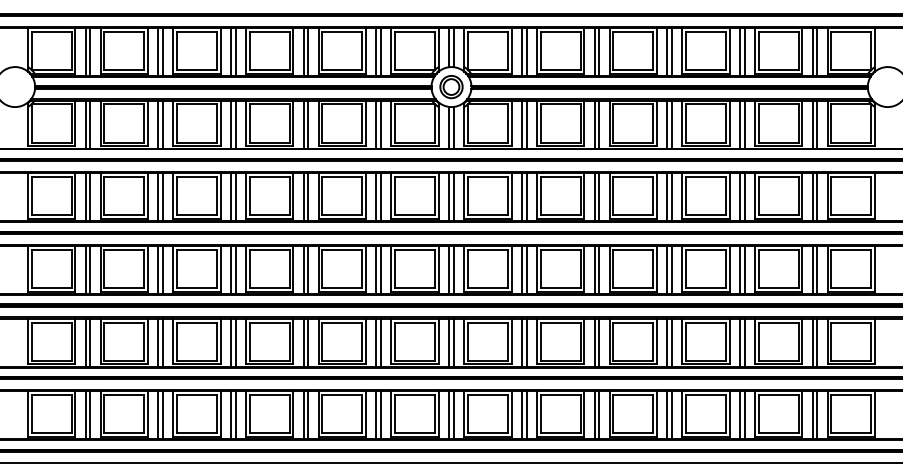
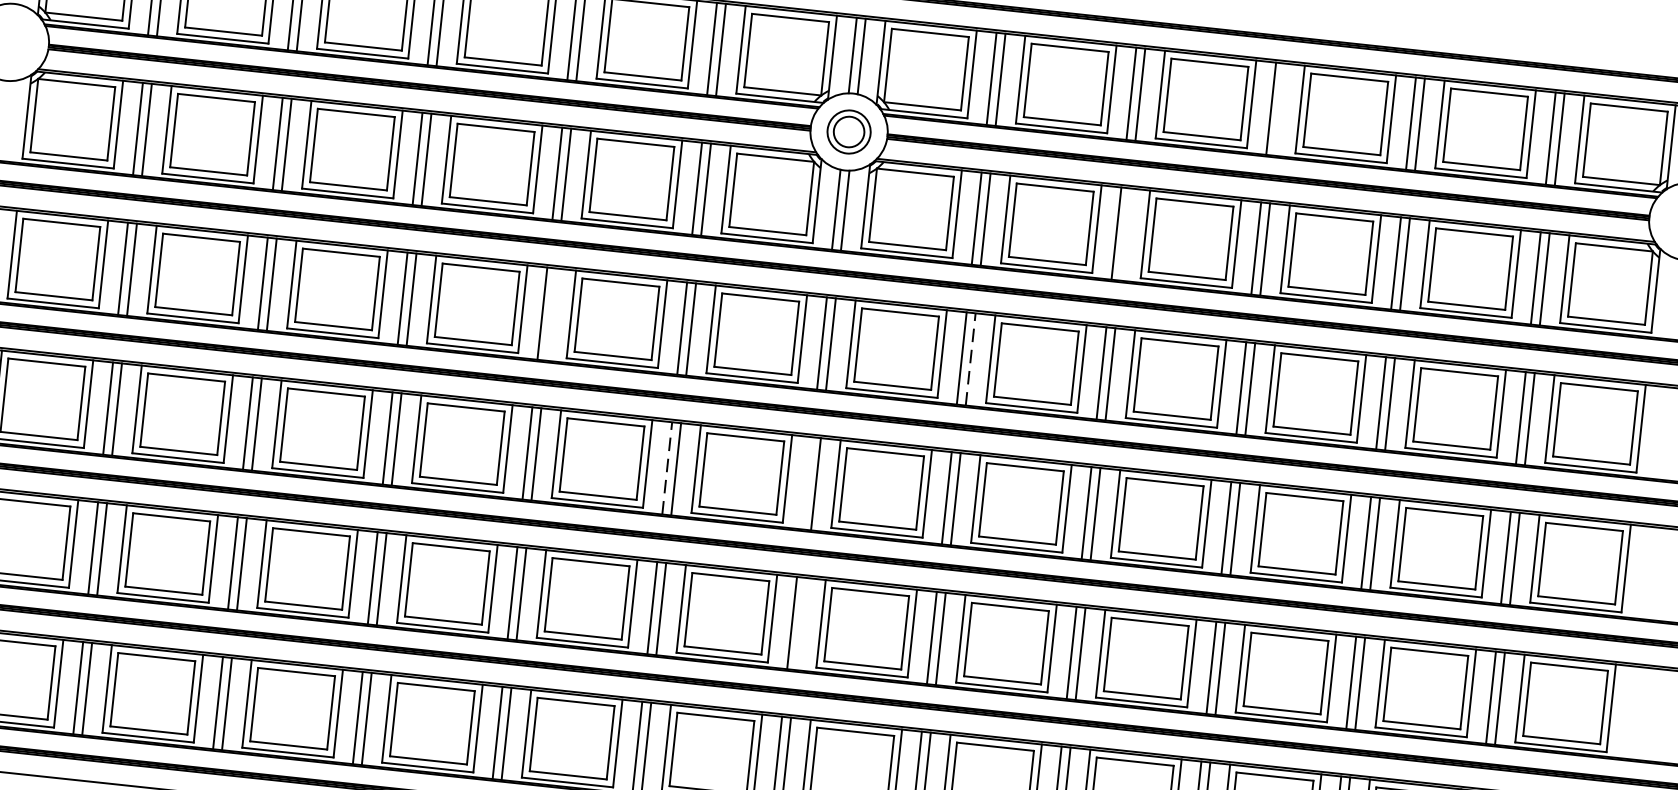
line: (671, 51) -> (1279, 108), removed
line: (599, 124) -> (1125, 234), removed
line: (308, 197) -> (551, 314), removed
line: (526, 197) -> (970, 359), solid -> dashed
line: (376, 270) -> (667, 469), solid -> dashed
line: (449, 270) -> (807, 484), removed
line: (453, 342) -> (800, 623), removed

